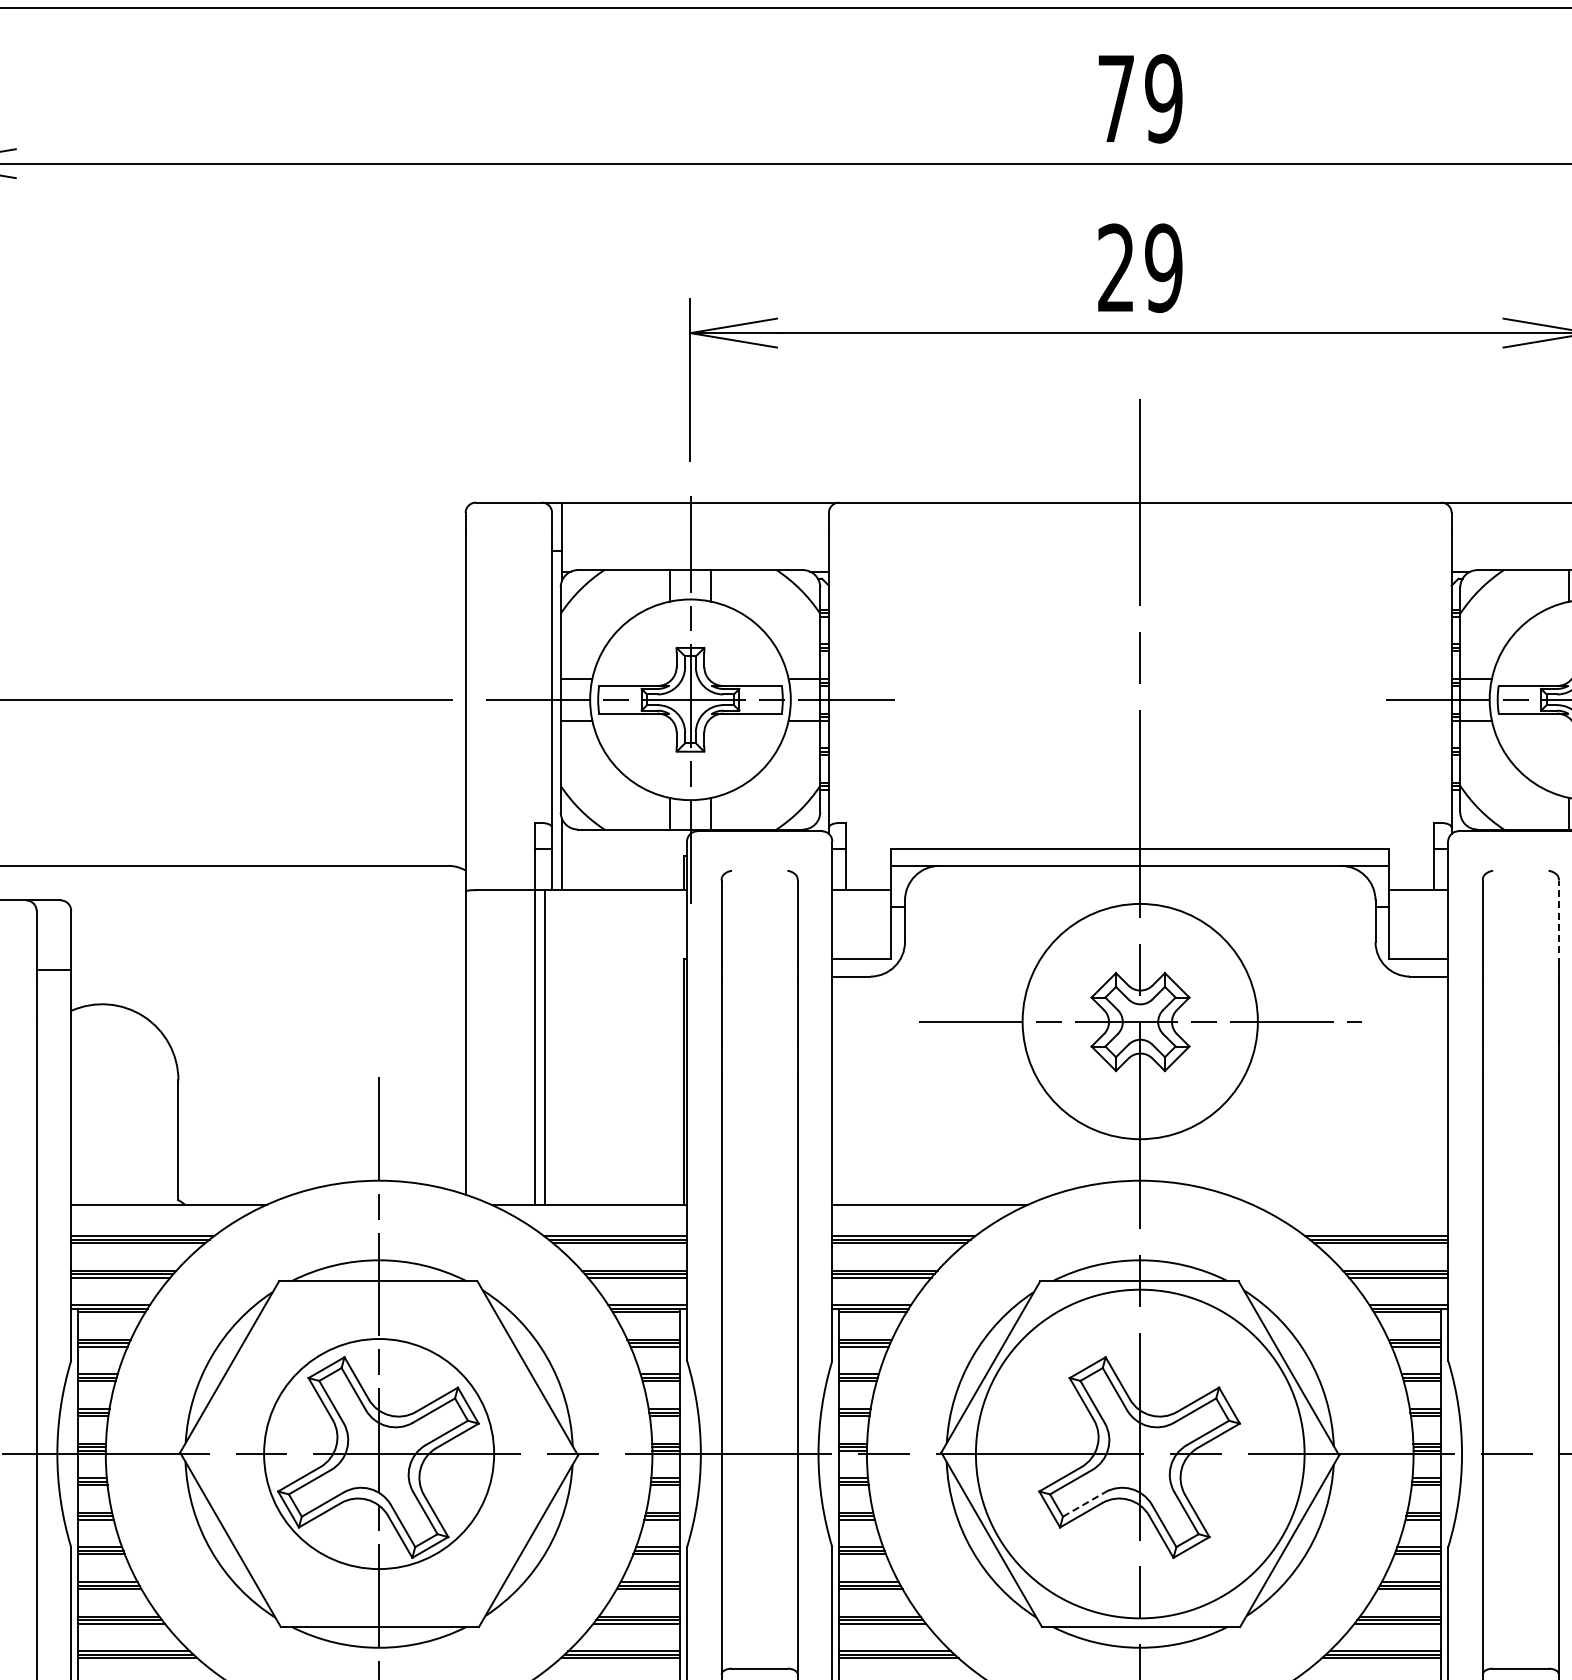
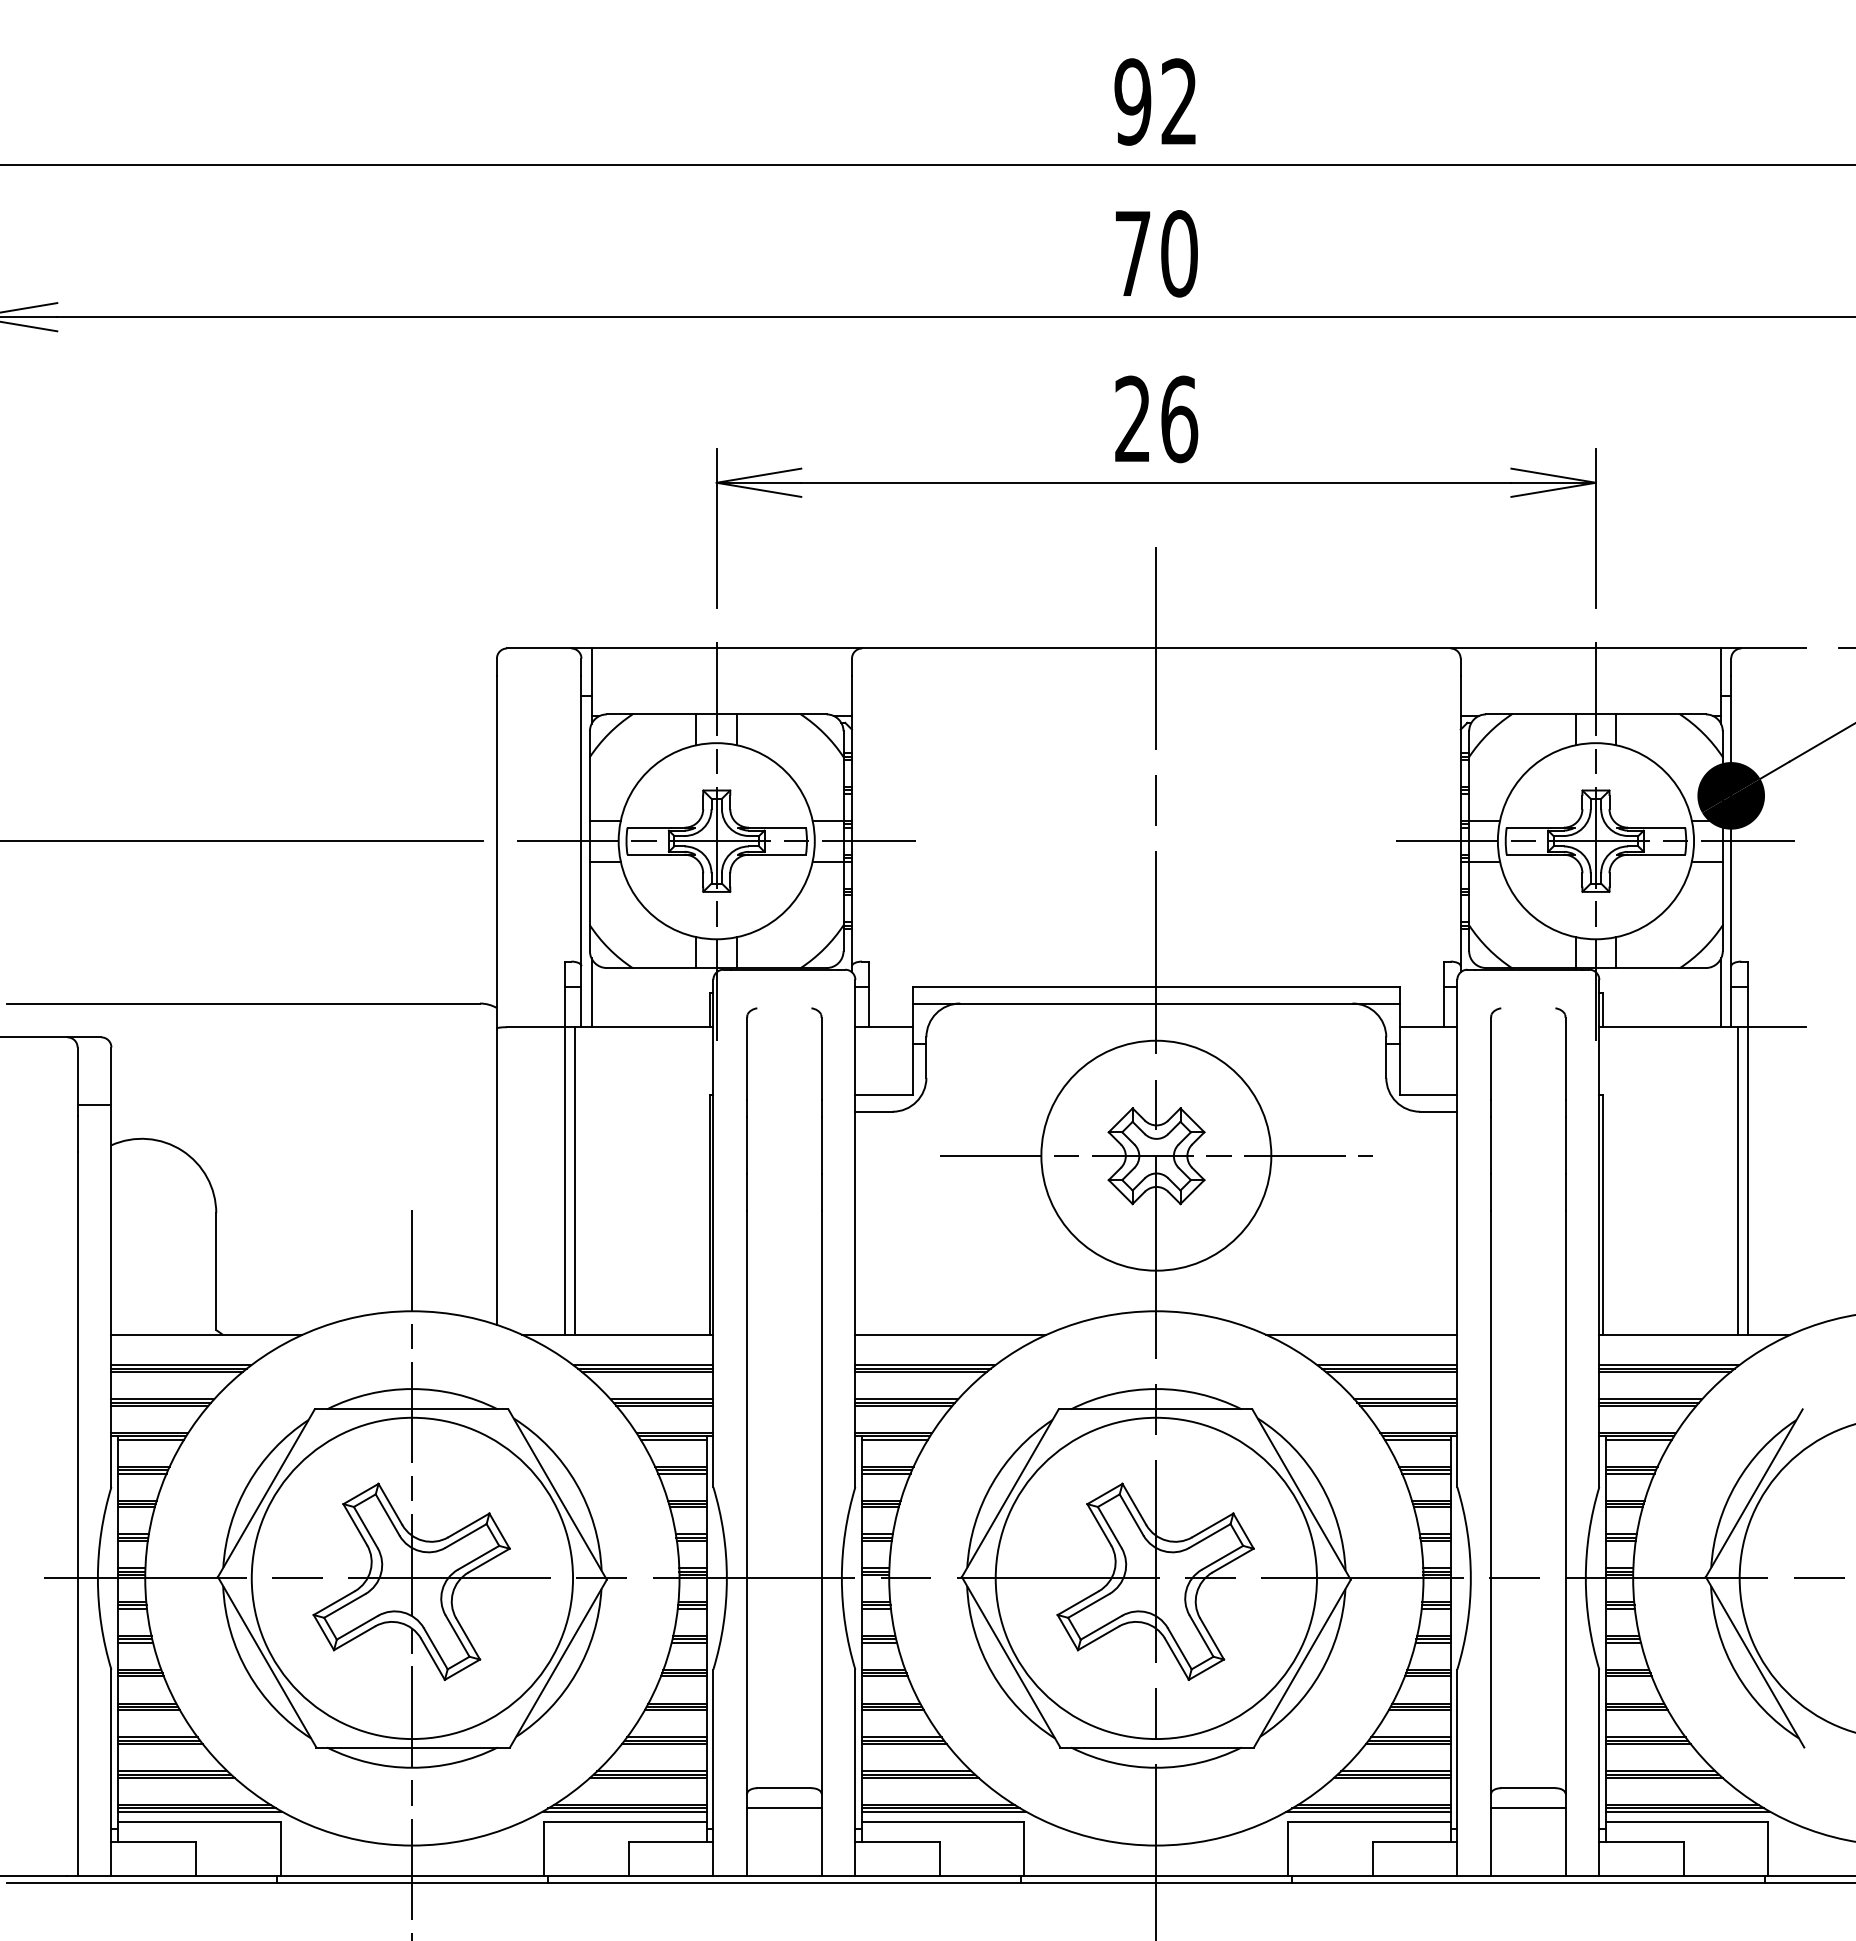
text: (1163, 98) -> (1179, 253), 79 -> 70
text: (1163, 268) -> (1179, 419), 29 -> 26
line: (1558, 922) -> (1565, 1058), dashed -> solid
line: (1350, 1204) -> (1361, 1334), added
circle: (379, 1454) -> (412, 1578), size x1.43
line: (1084, 1504) -> (1101, 1627), dashed -> solid

